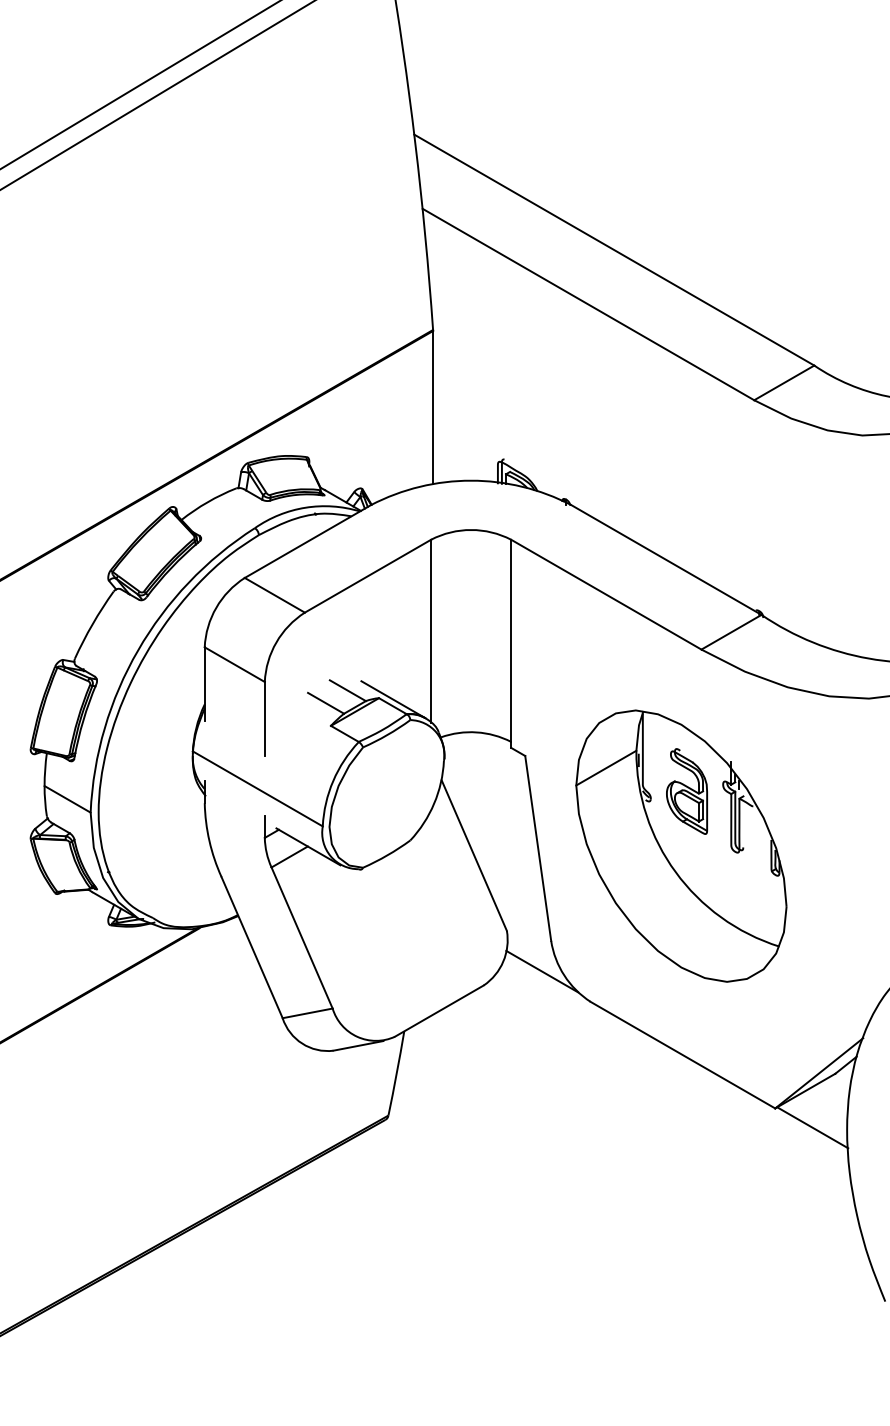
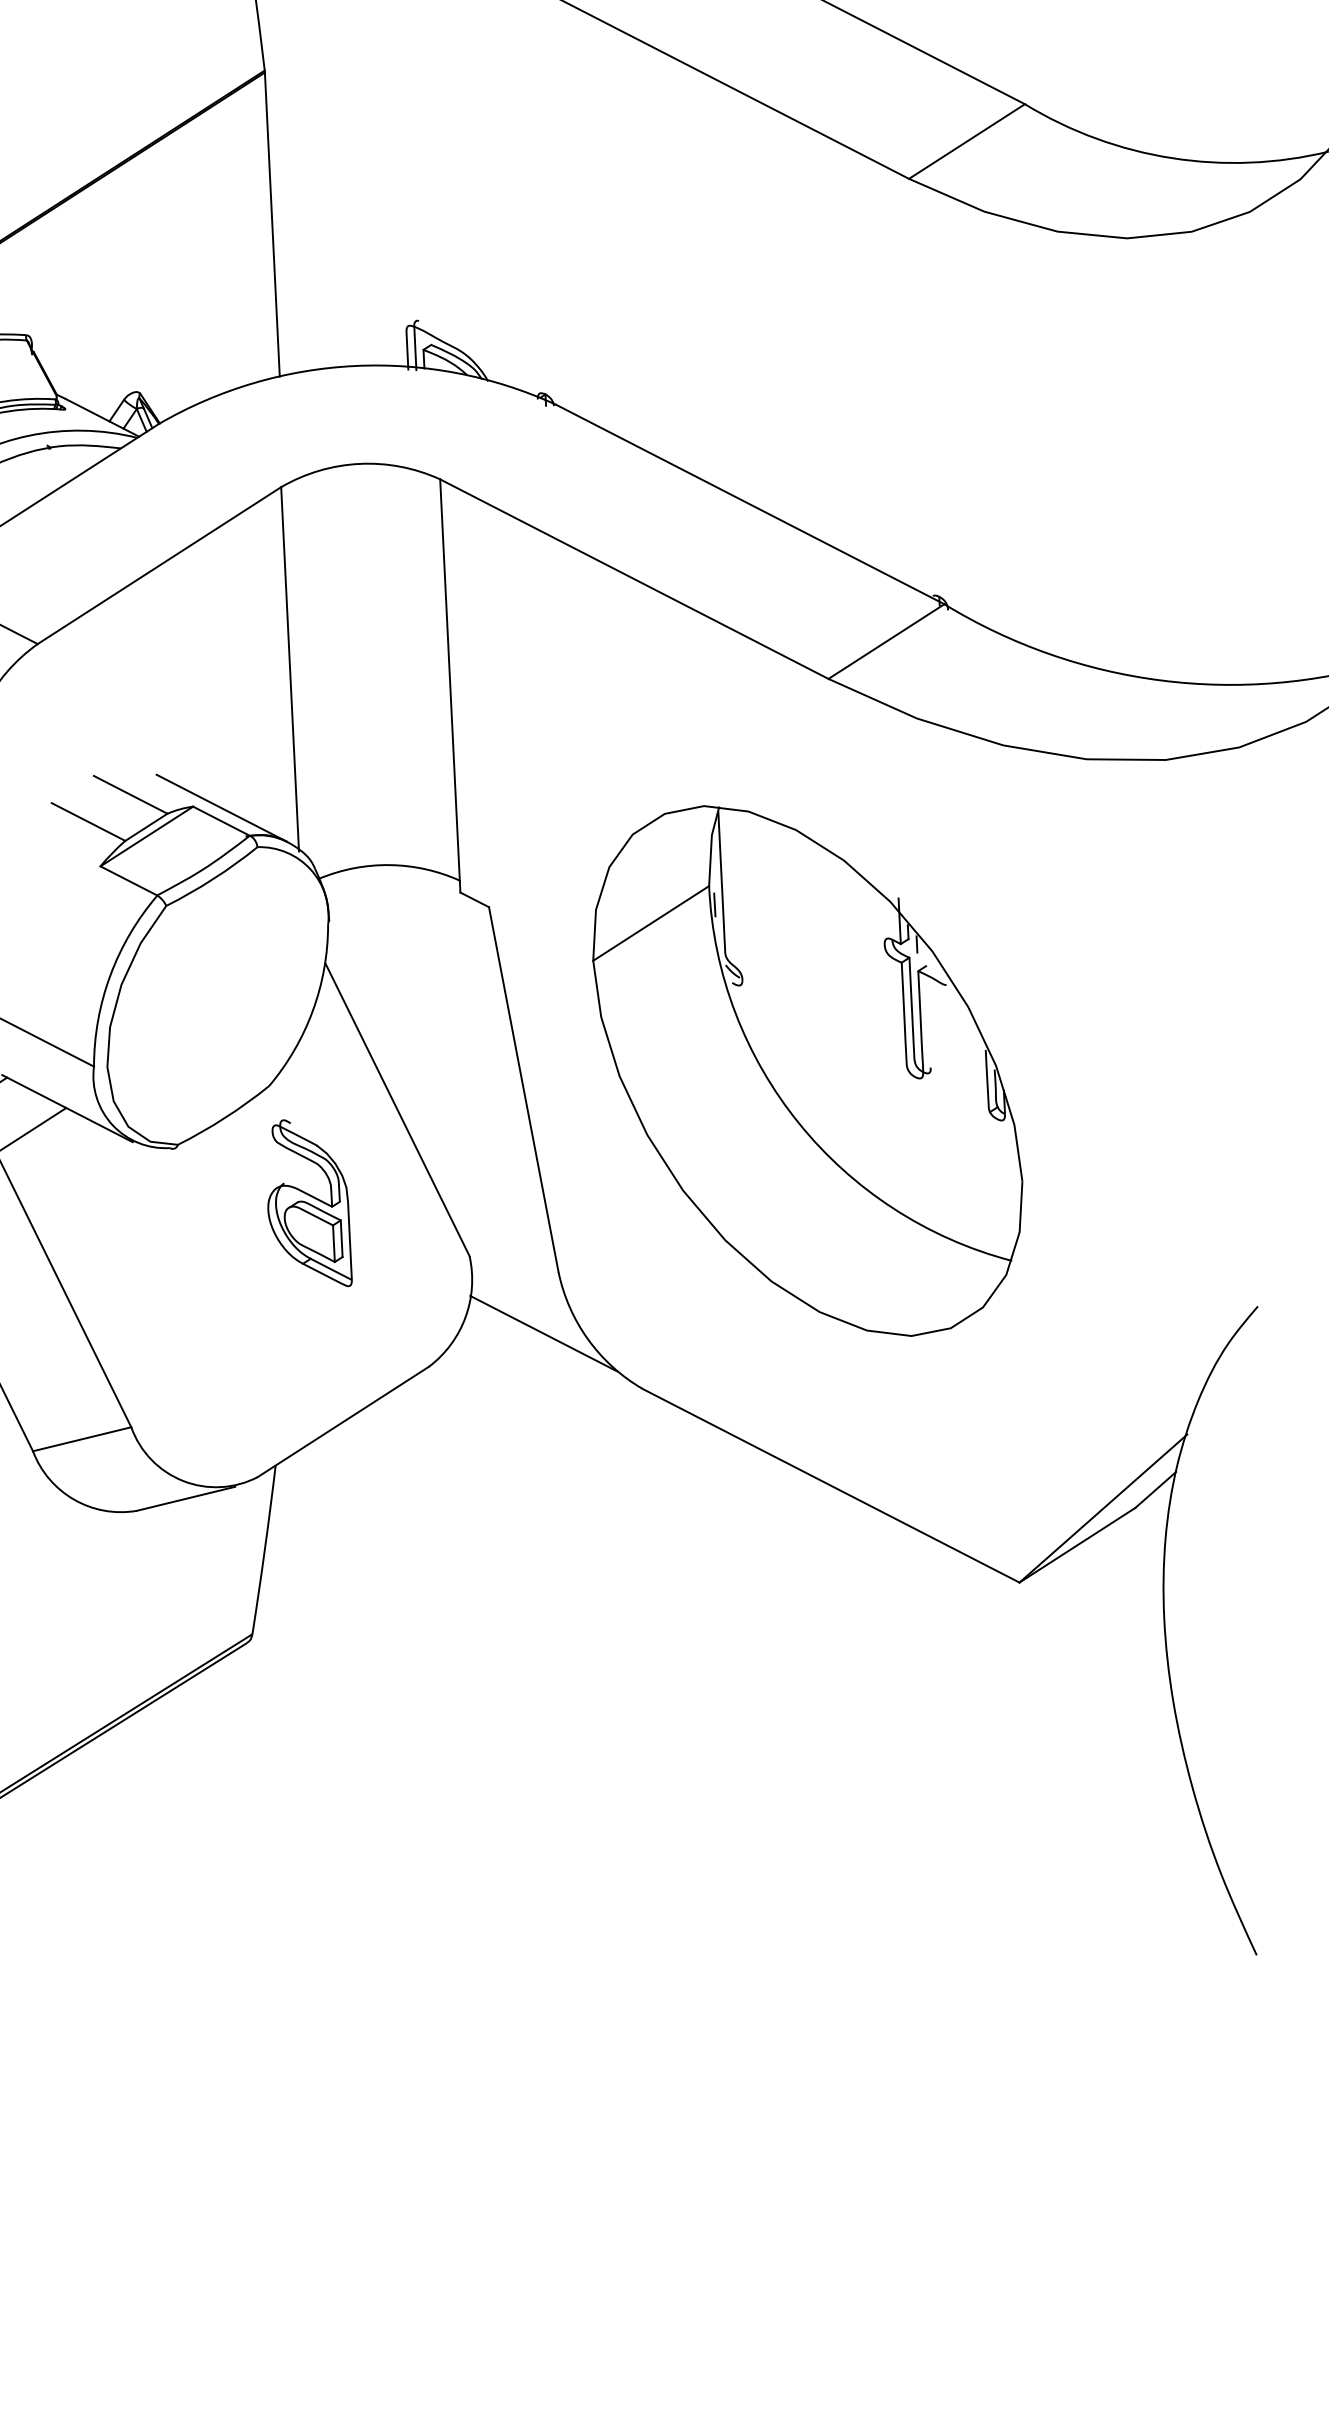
part: (686, 791) -> (307, 1203), moved
line: (812, 1127) -> (1095, 1616), removed

